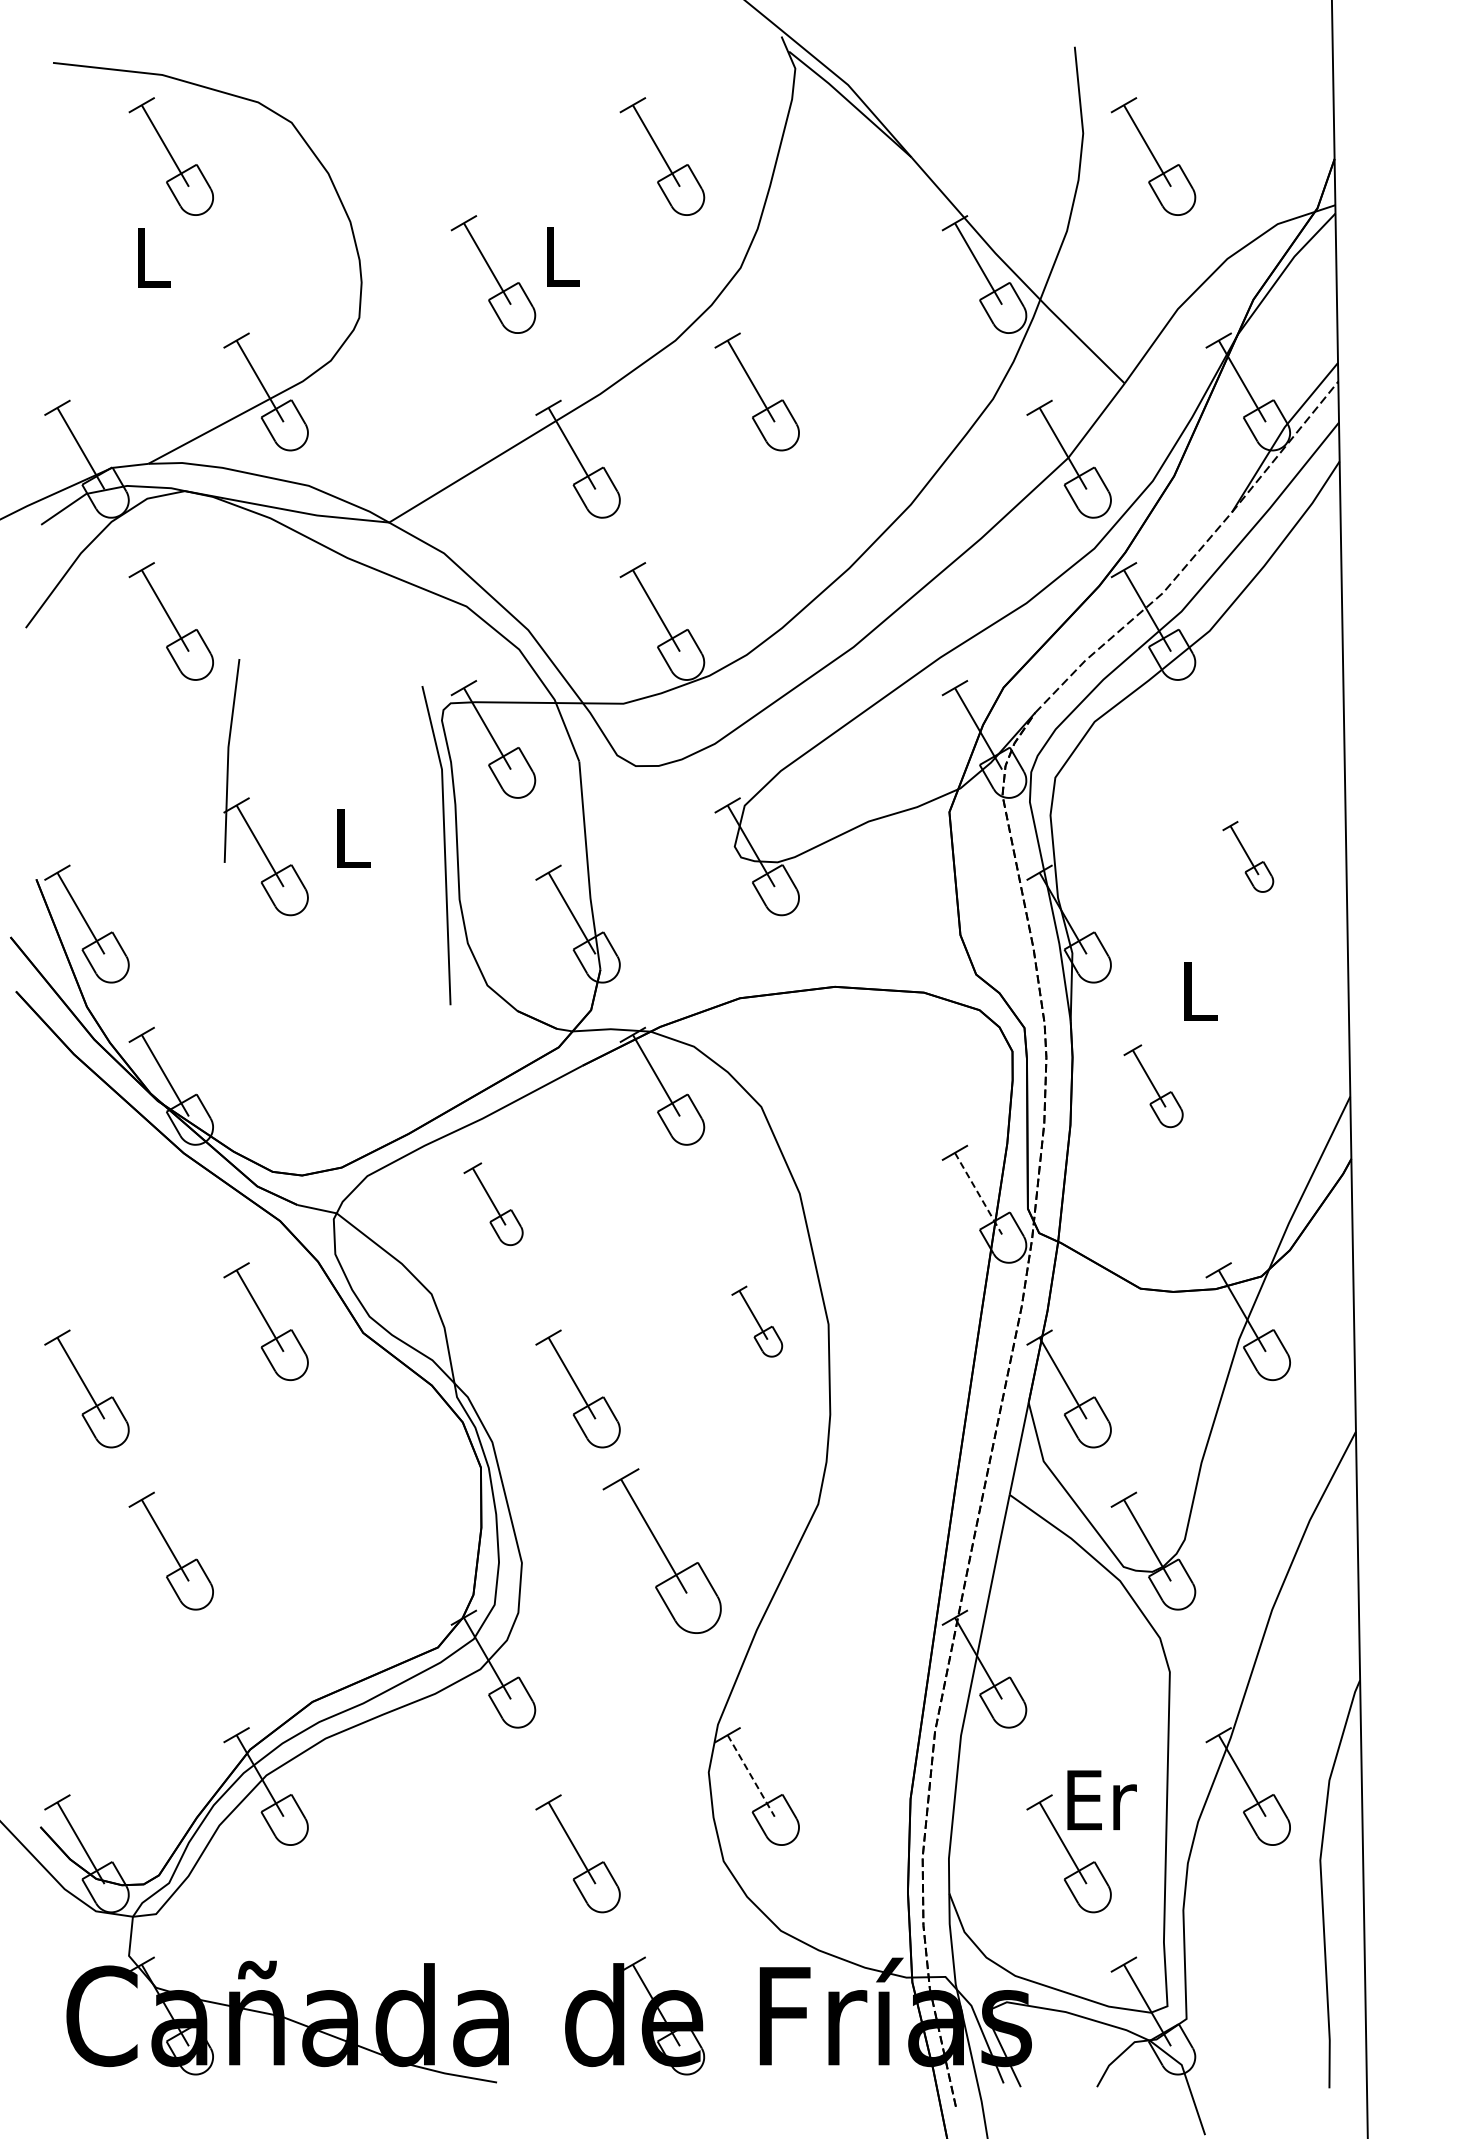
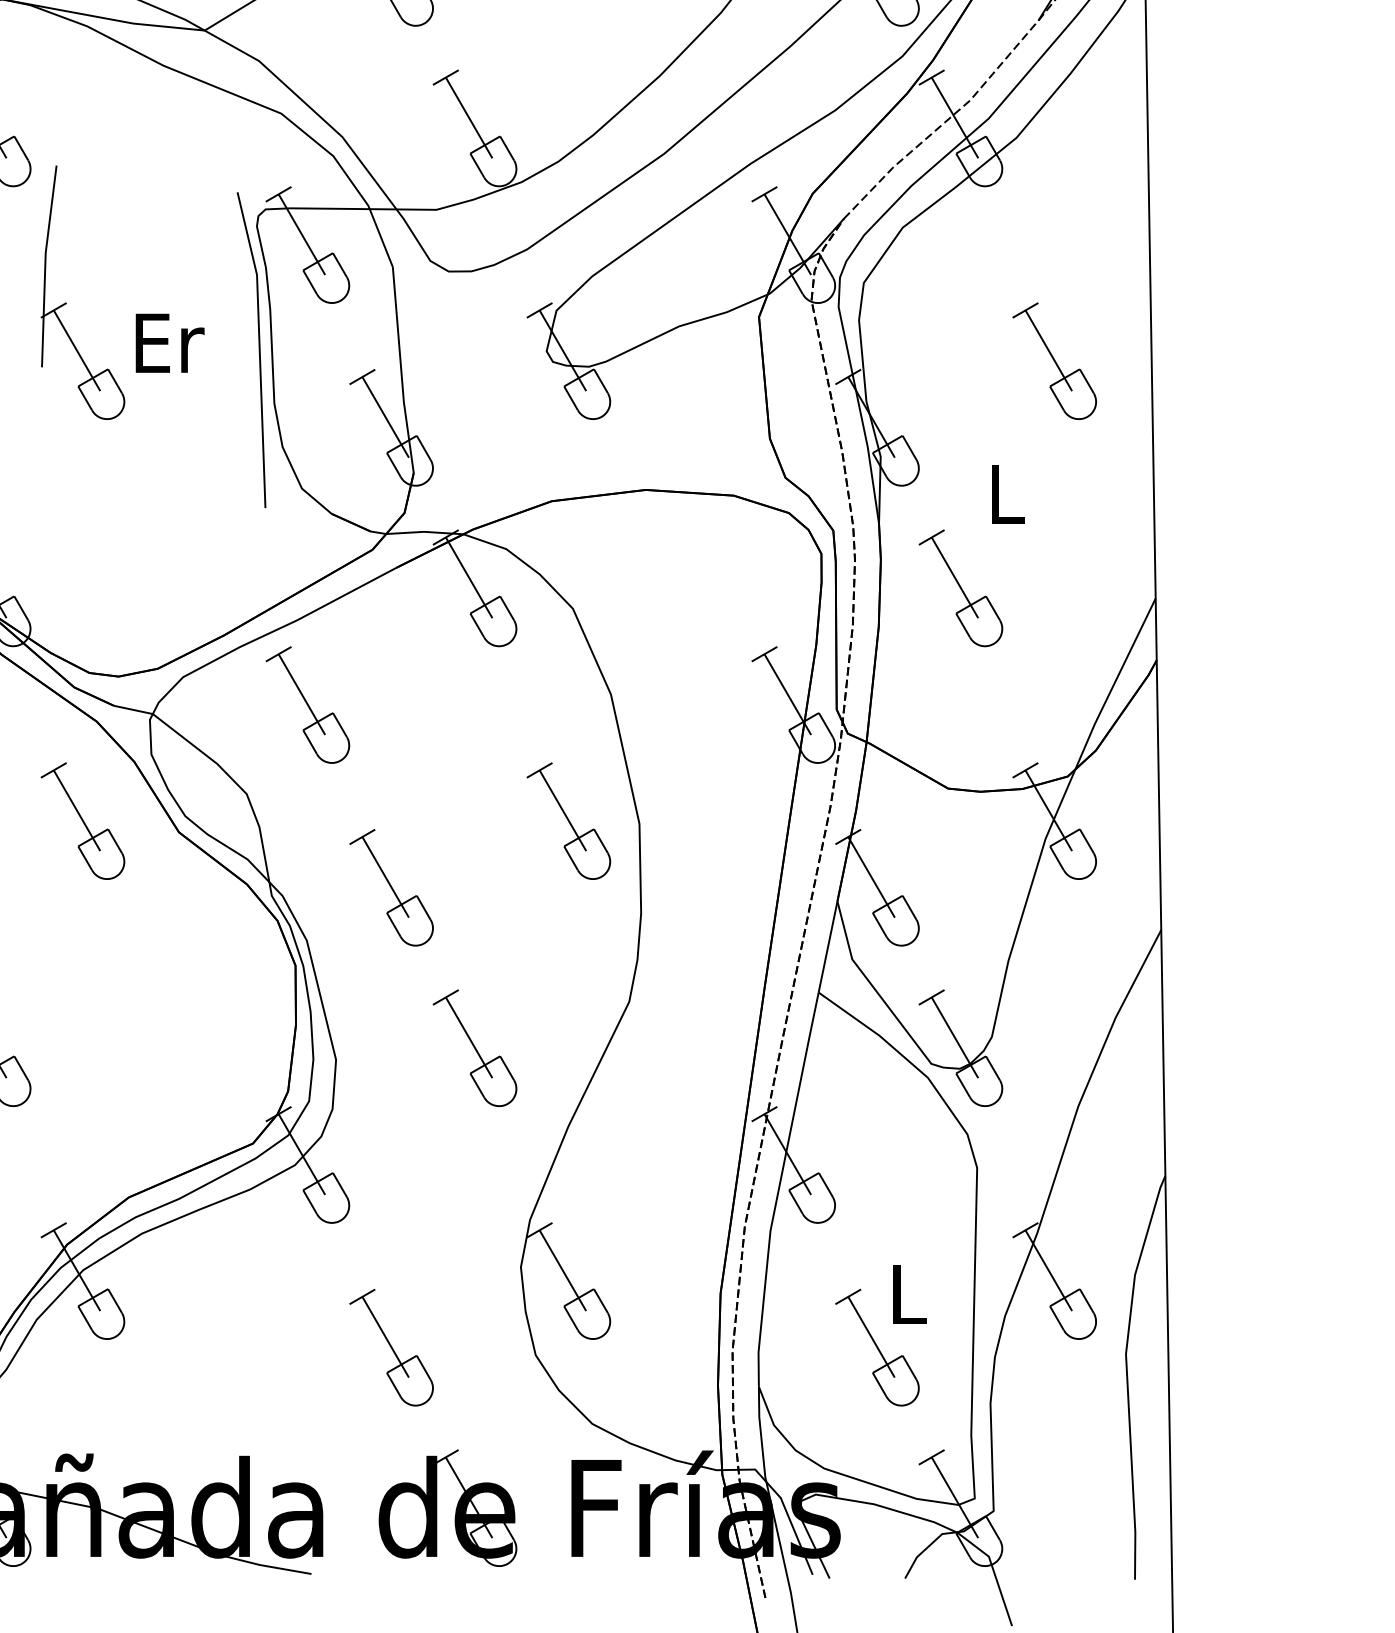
text: (353, 838) -> (169, 343), L -> Er
part: (1247, 856) -> (1053, 360), size x1.67
part: (1153, 1085) -> (960, 587), size x1.43
line: (978, 1194) -> (787, 695), dashed -> solid
part: (493, 1203) -> (307, 704), size x1.43
part: (756, 1321) -> (568, 821), size x1.67
part: (662, 1550) -> (475, 1047), size x0.71
line: (751, 1776) -> (563, 1271), dashed -> solid
text: (1101, 1800) -> (909, 1294), Er -> L

